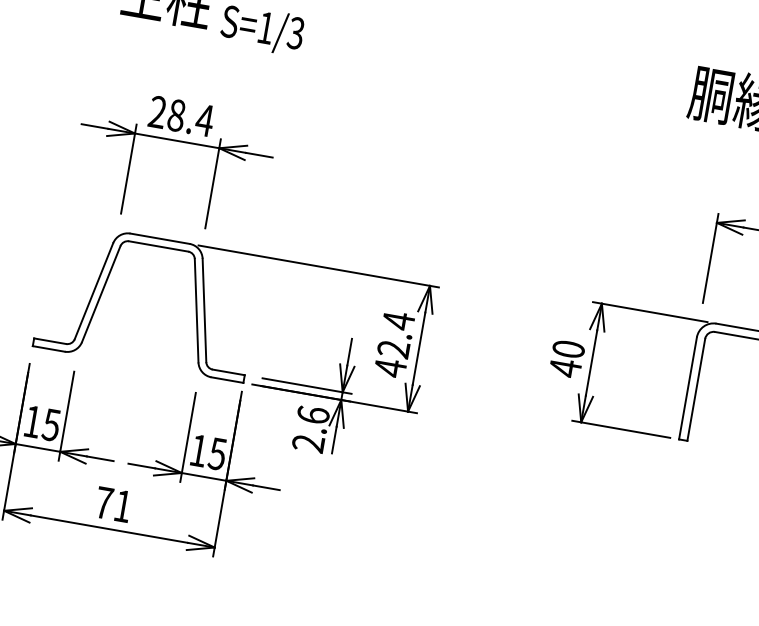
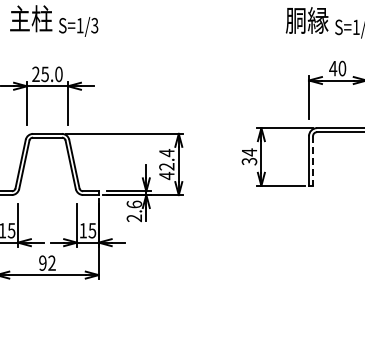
text: (189, 118) -> (51, 74), 28.4 -> 25.0
text: (567, 357) -> (249, 156), 40 -> 34
line: (697, 390) -> (313, 161), solid -> dashed
text: (113, 503) -> (47, 262), 71 -> 92

